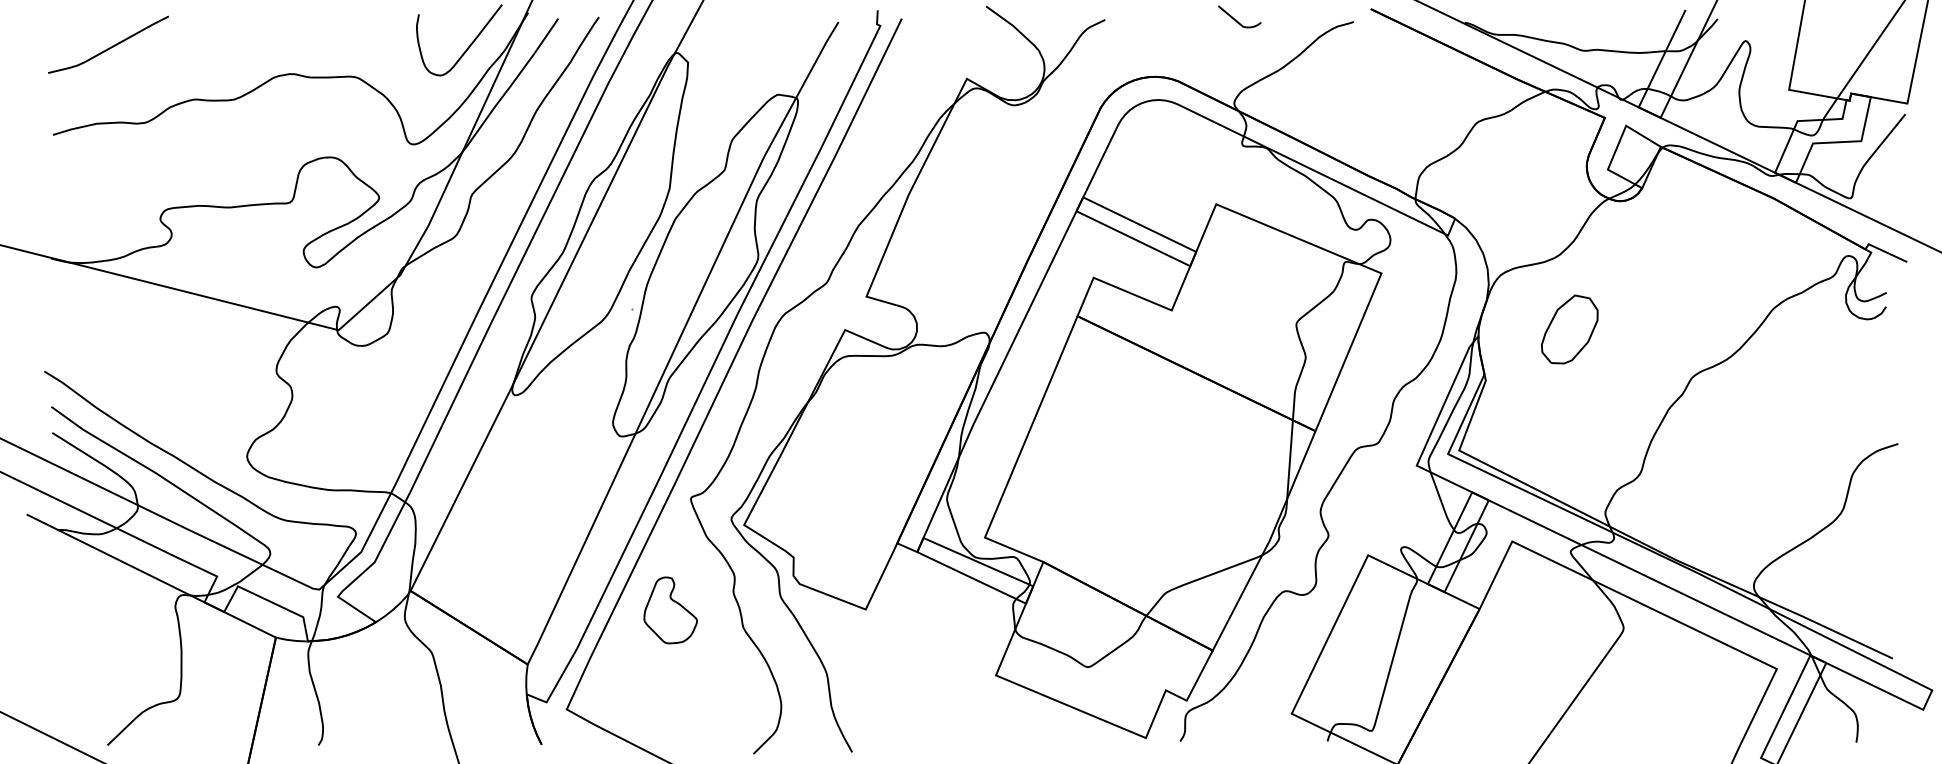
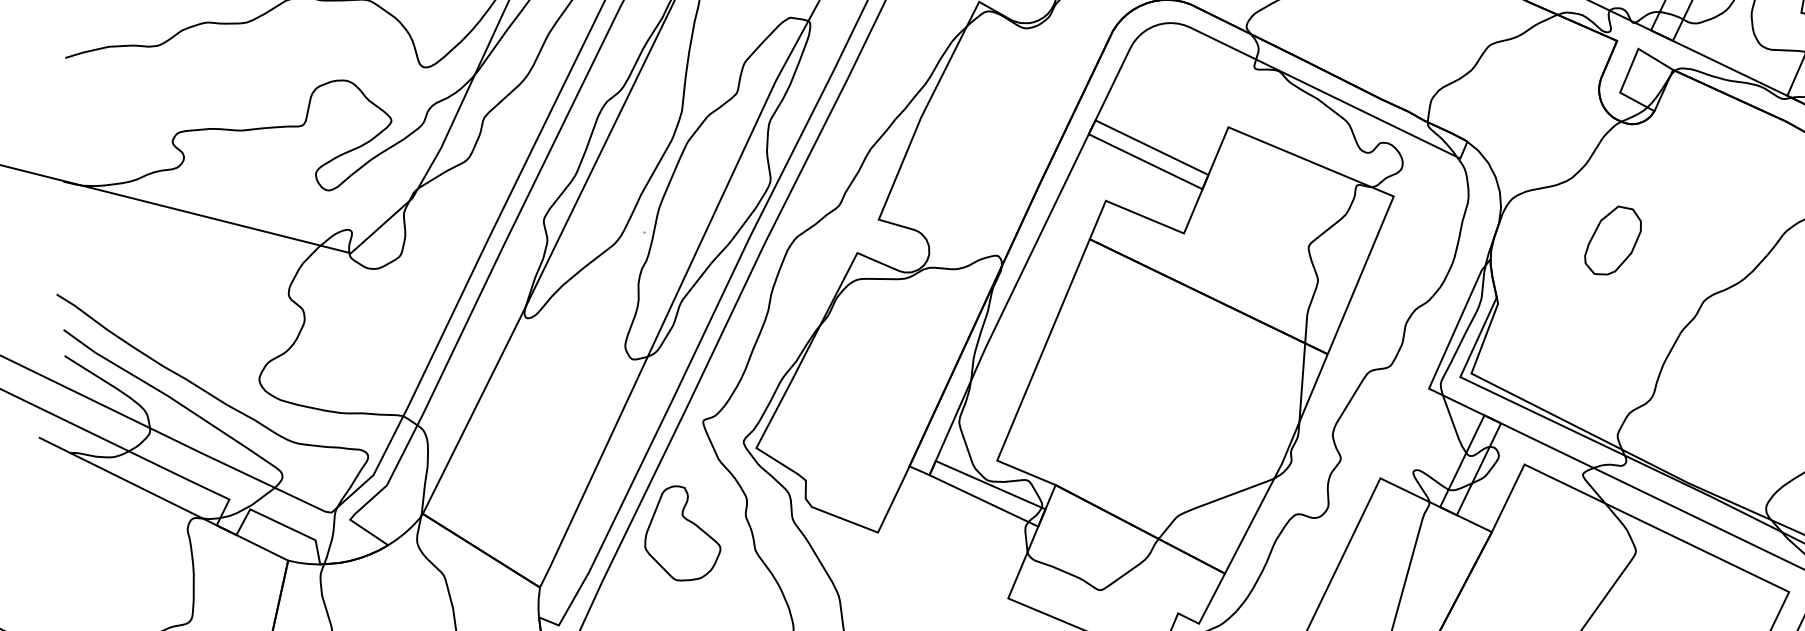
part: (1569, 329) -> (1612, 240), moved
part: (670, 610) -> (682, 533), size x1.43

